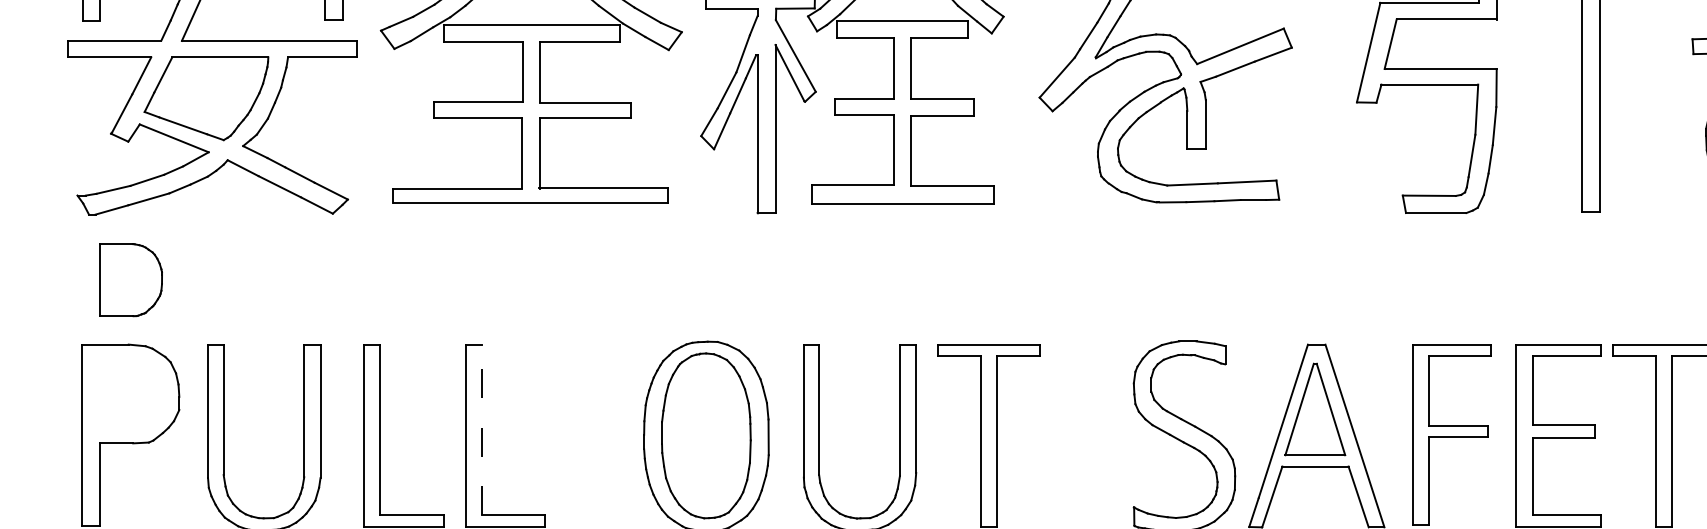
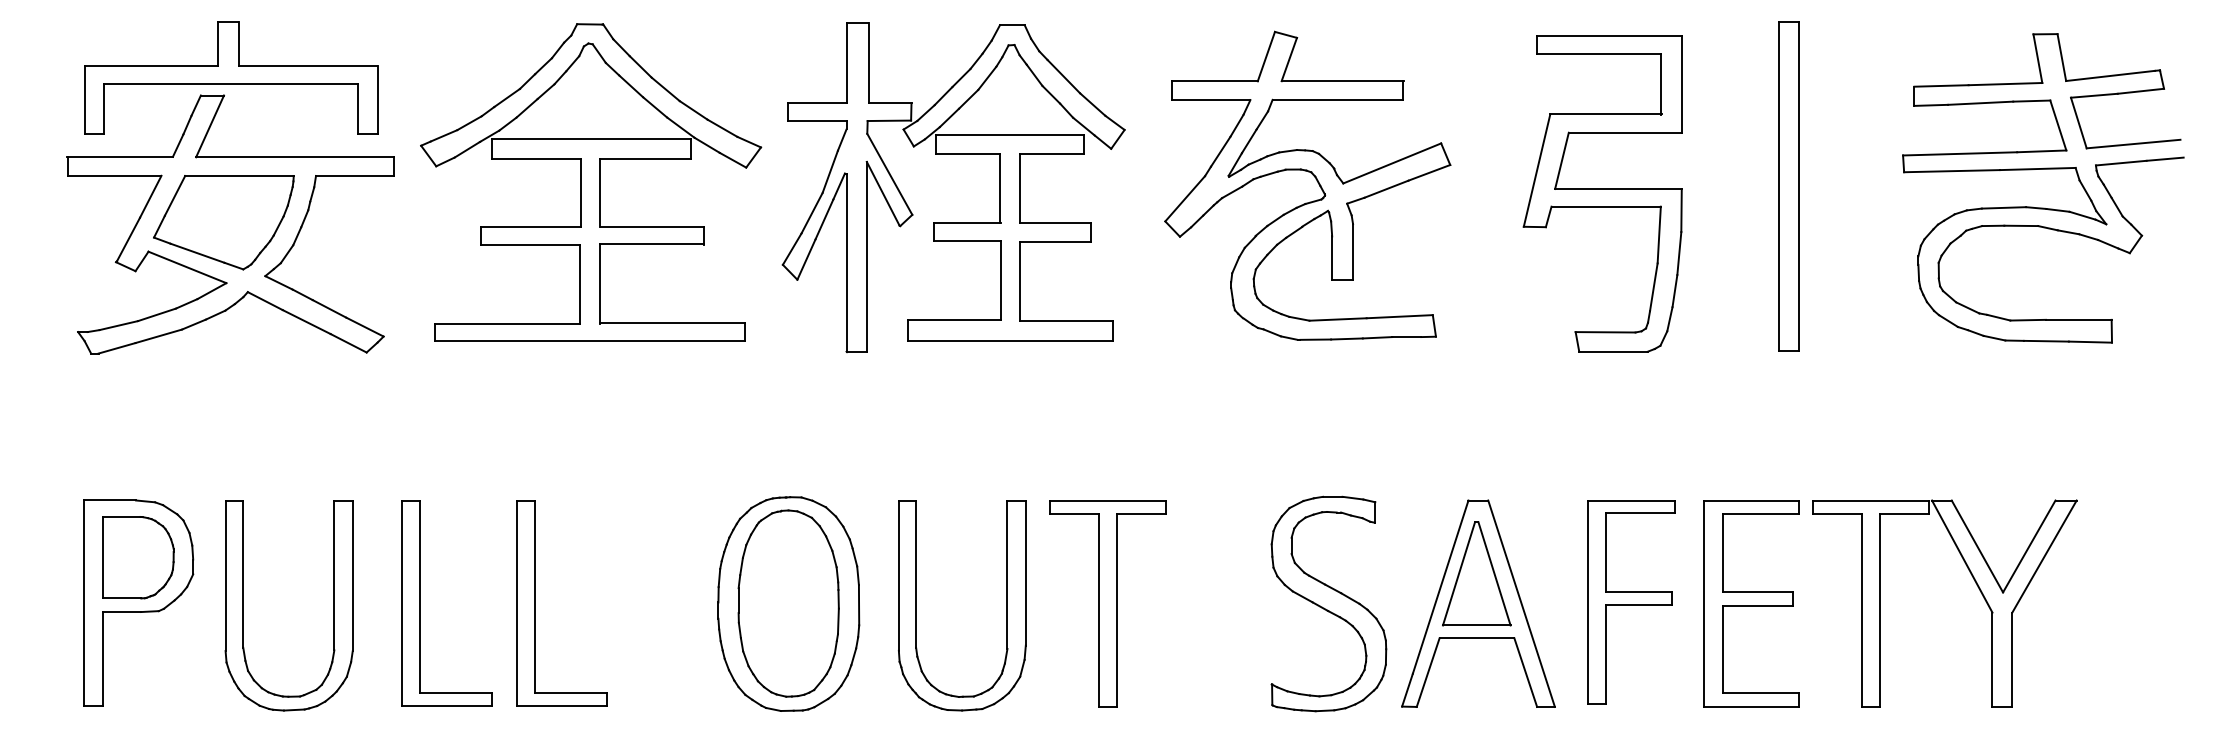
part: (130, 280) -> (138, 557), moved
line: (481, 429) -> (534, 596), dashed -> solid

